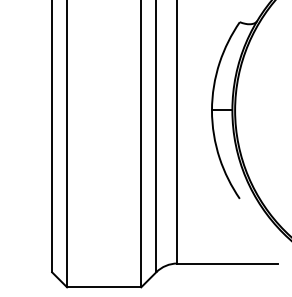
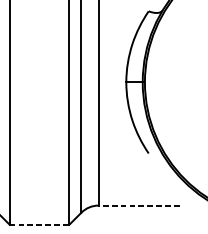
line: (227, 263) -> (138, 205), solid -> dashed
line: (104, 287) -> (39, 224), solid -> dashed

